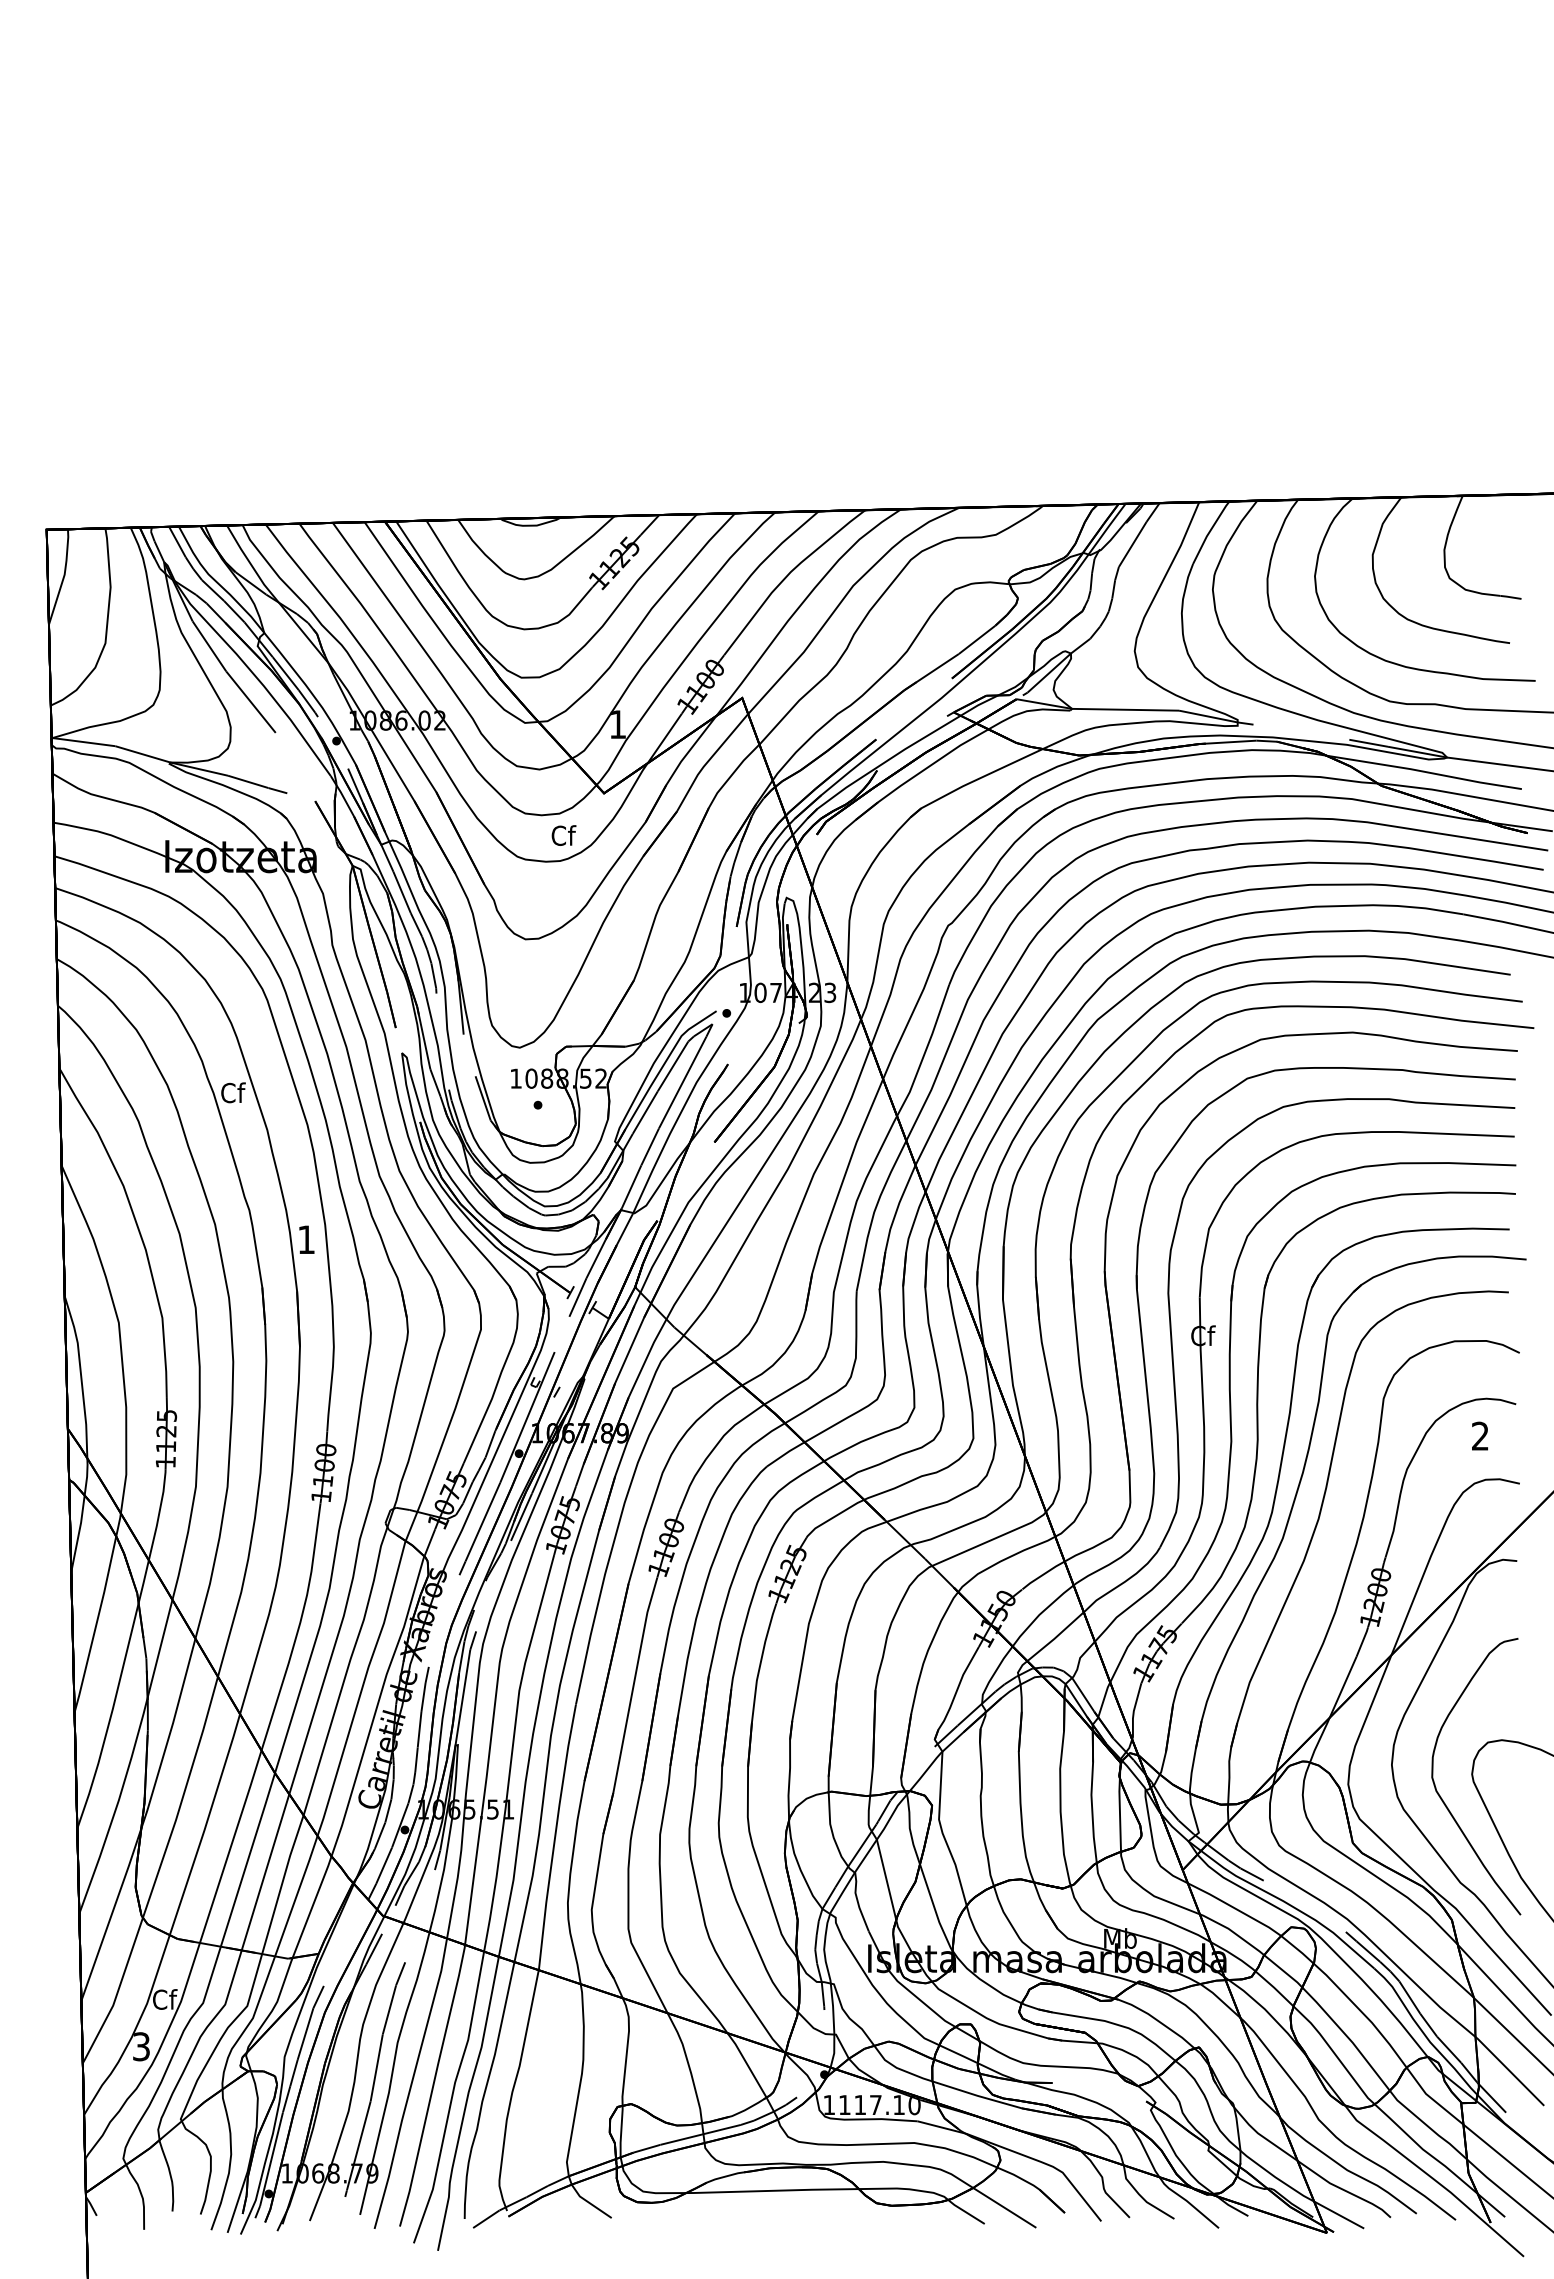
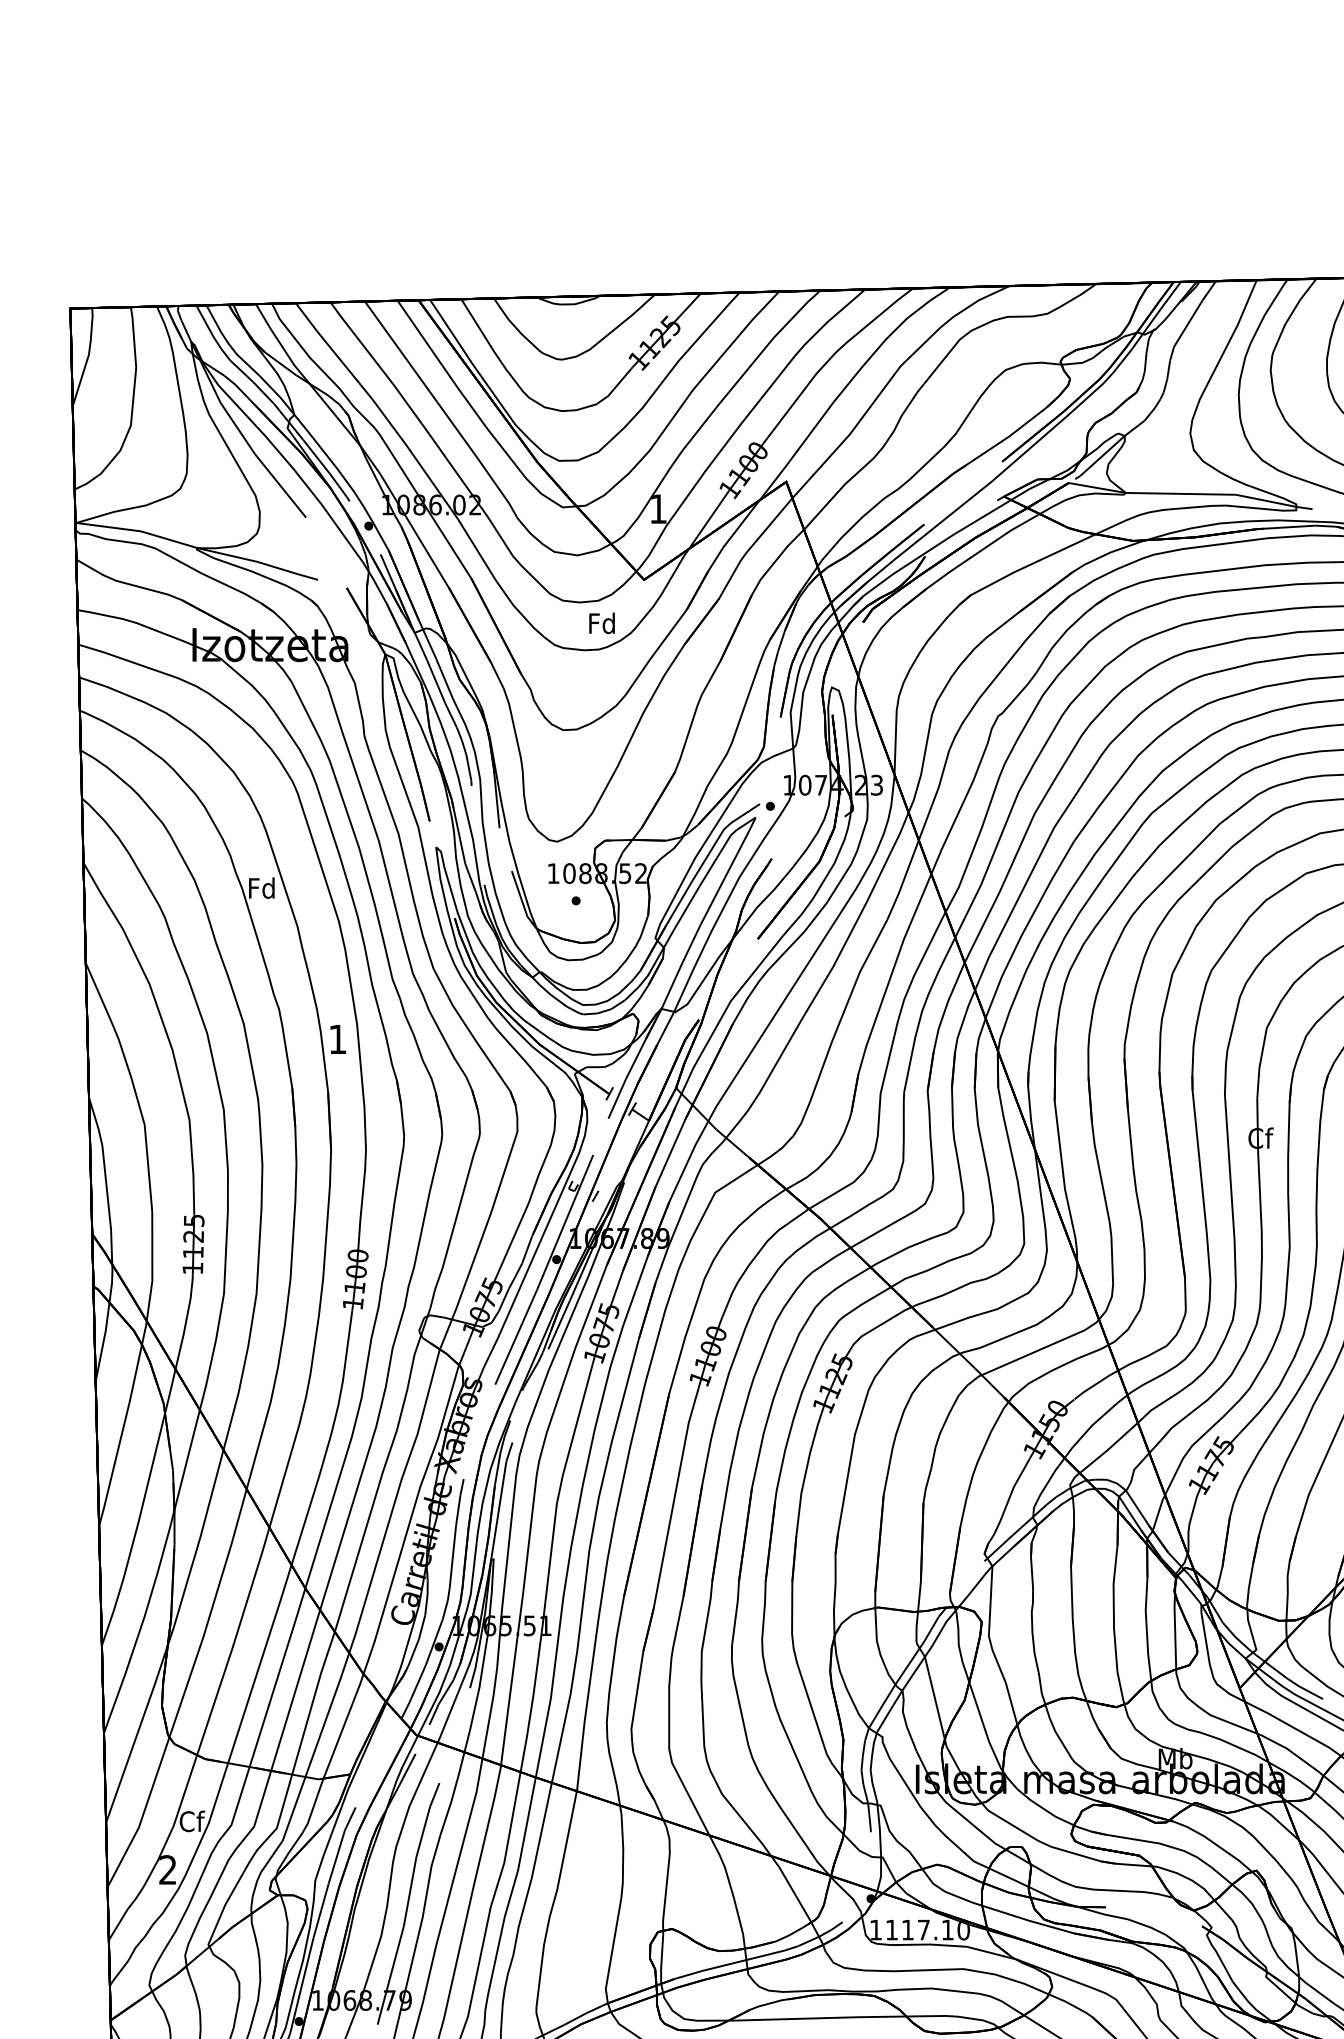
text: (563, 835) -> (602, 623), Cf -> Fd
text: (232, 1092) -> (261, 887), Cf -> Fd
text: (141, 2046) -> (167, 1869), 3 -> 2

